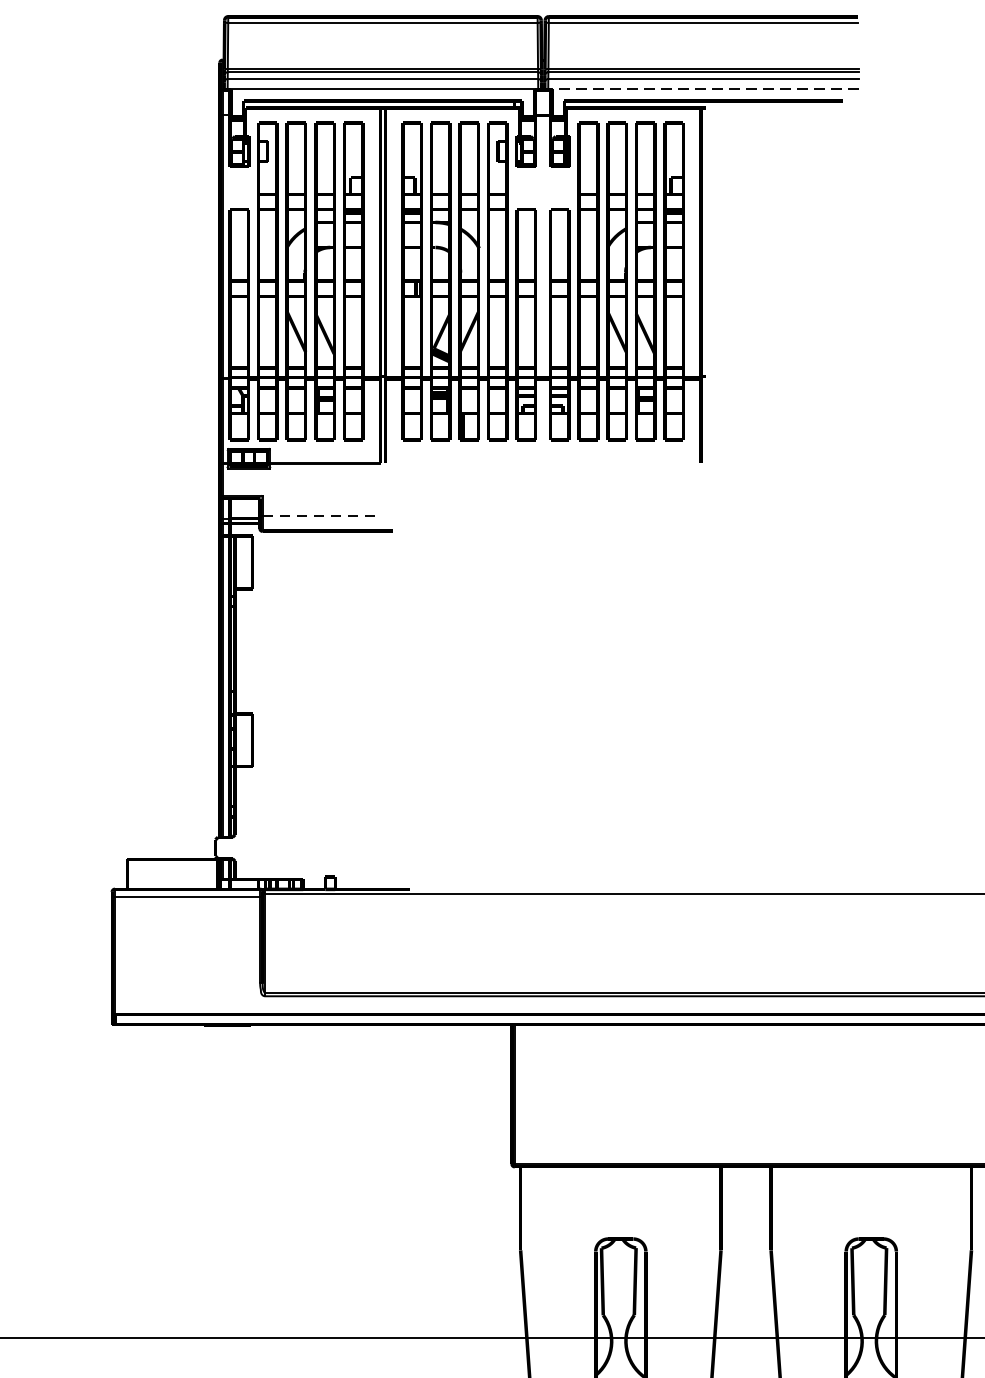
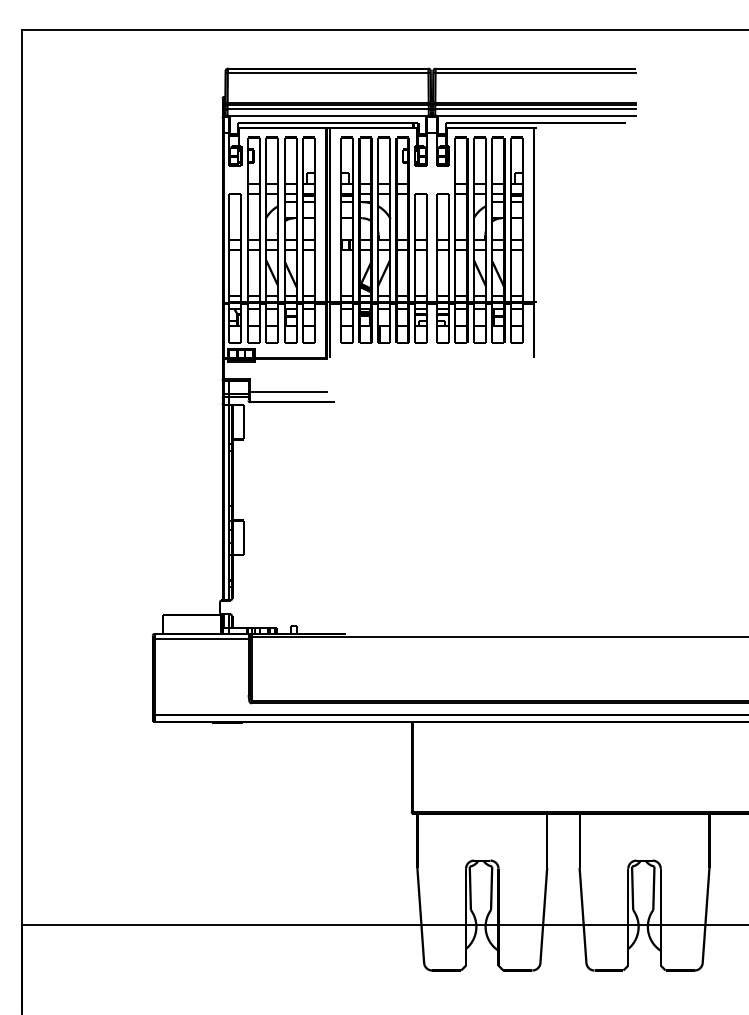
line: (702, 88) -> (535, 115), dashed -> solid
line: (321, 516) -> (288, 392), dashed -> solid

